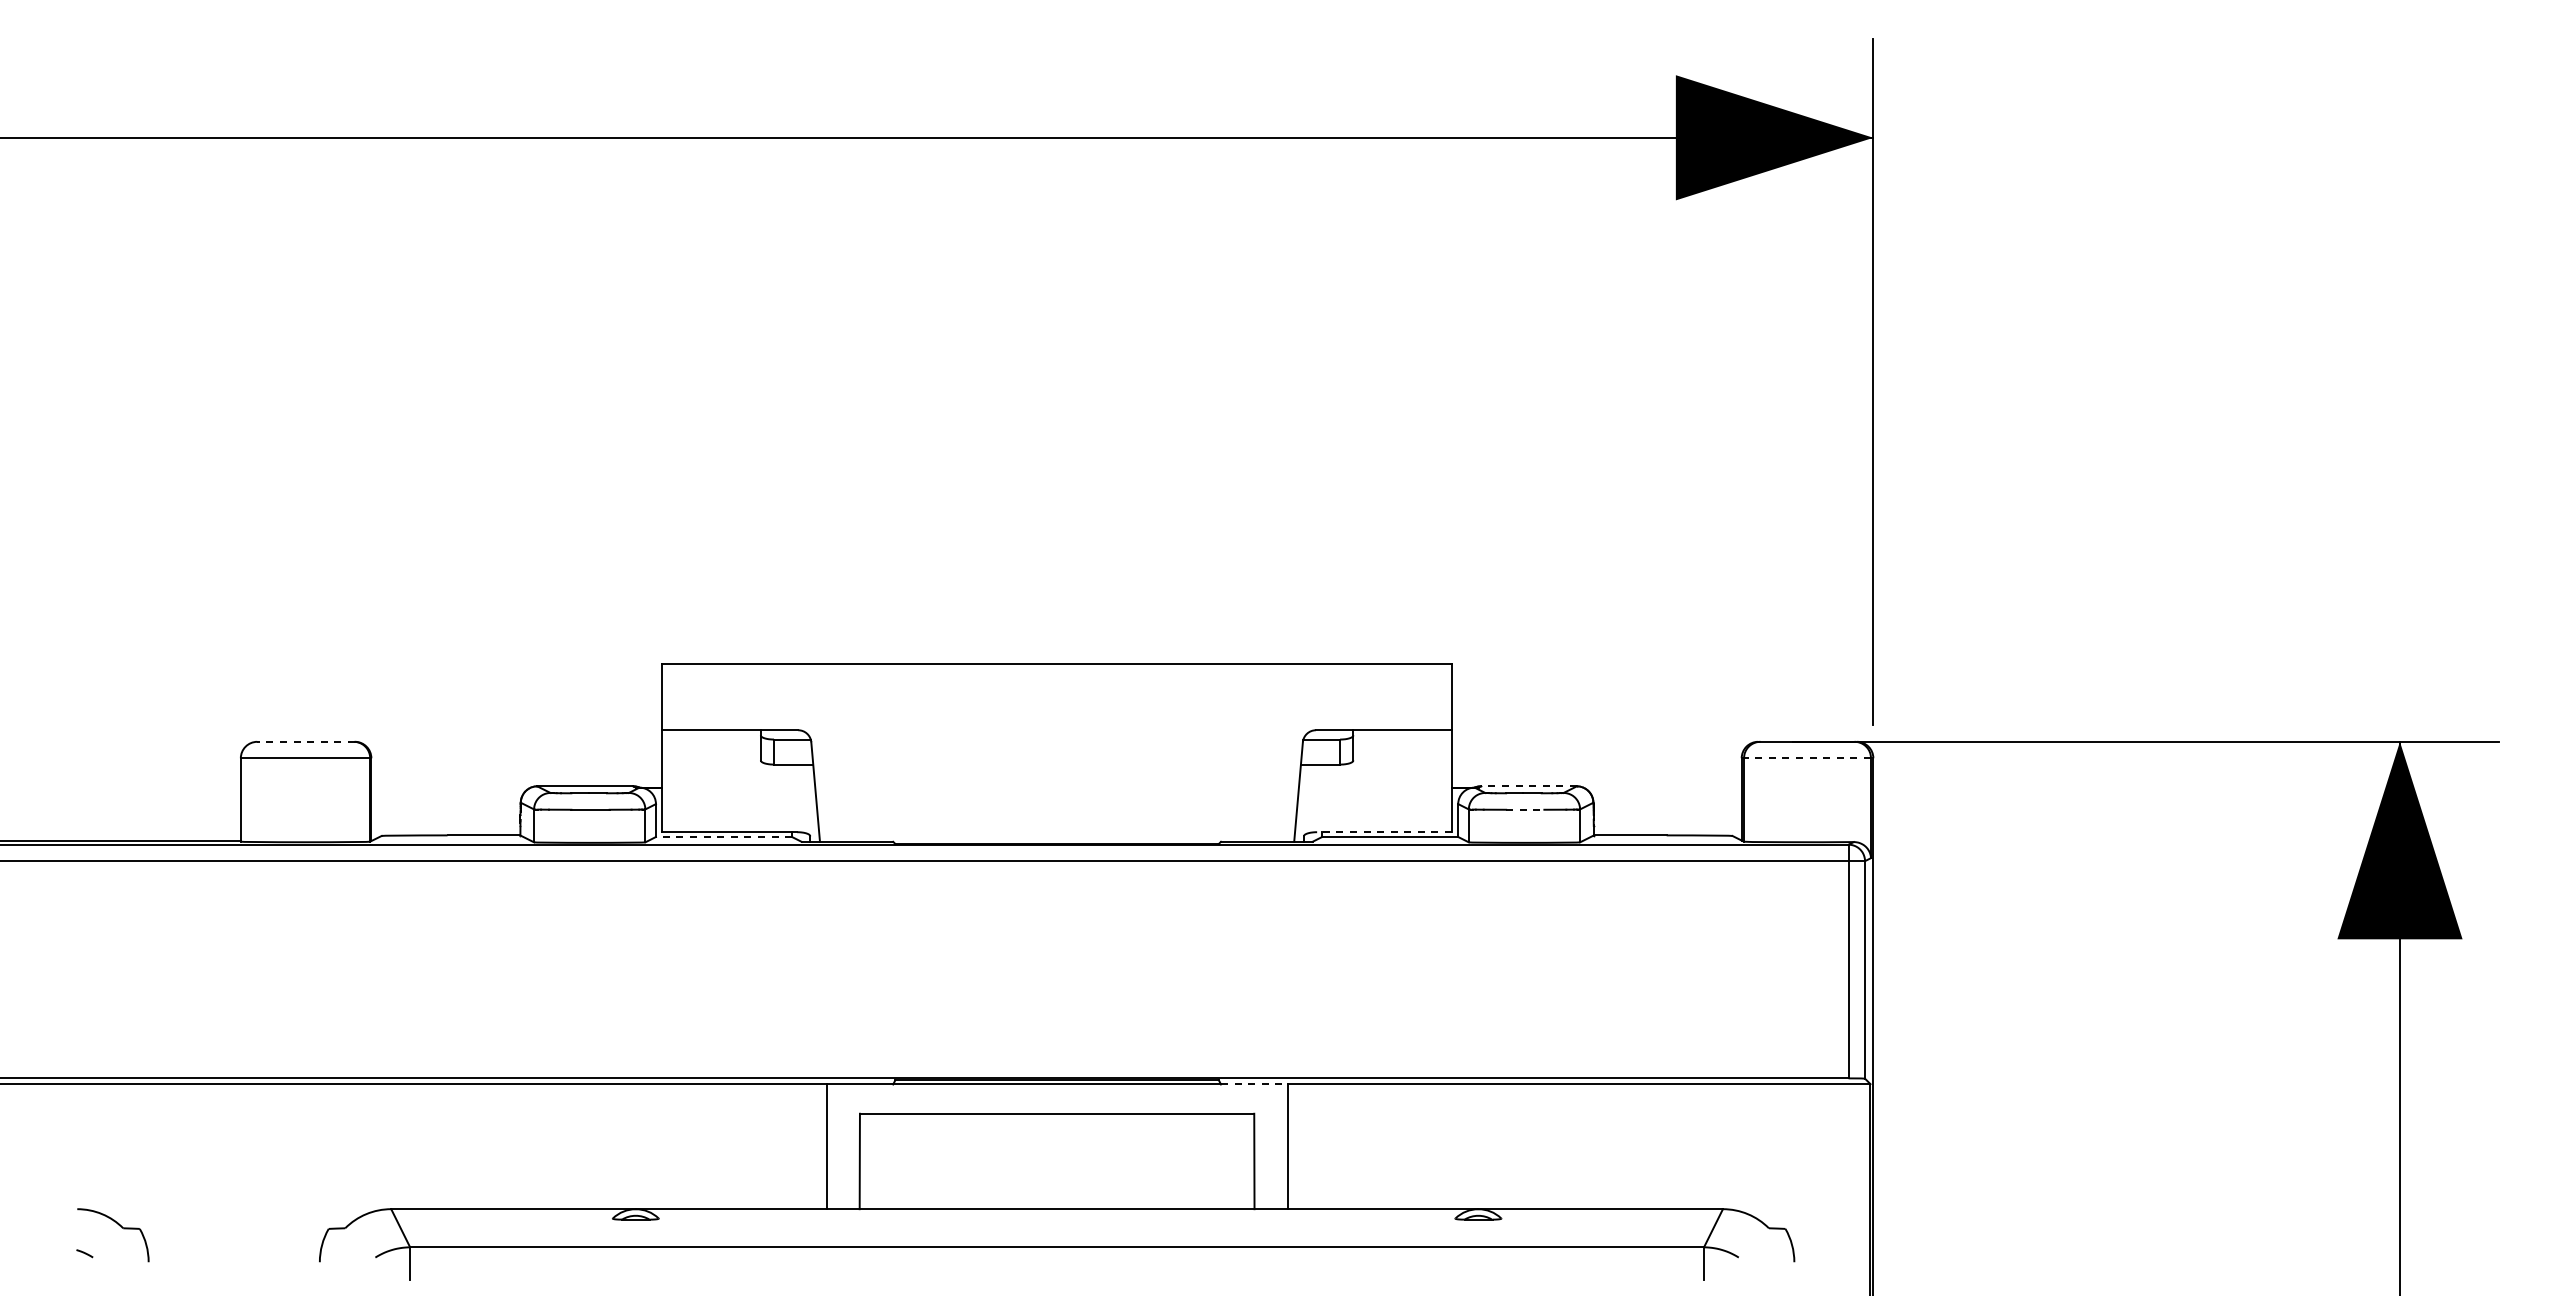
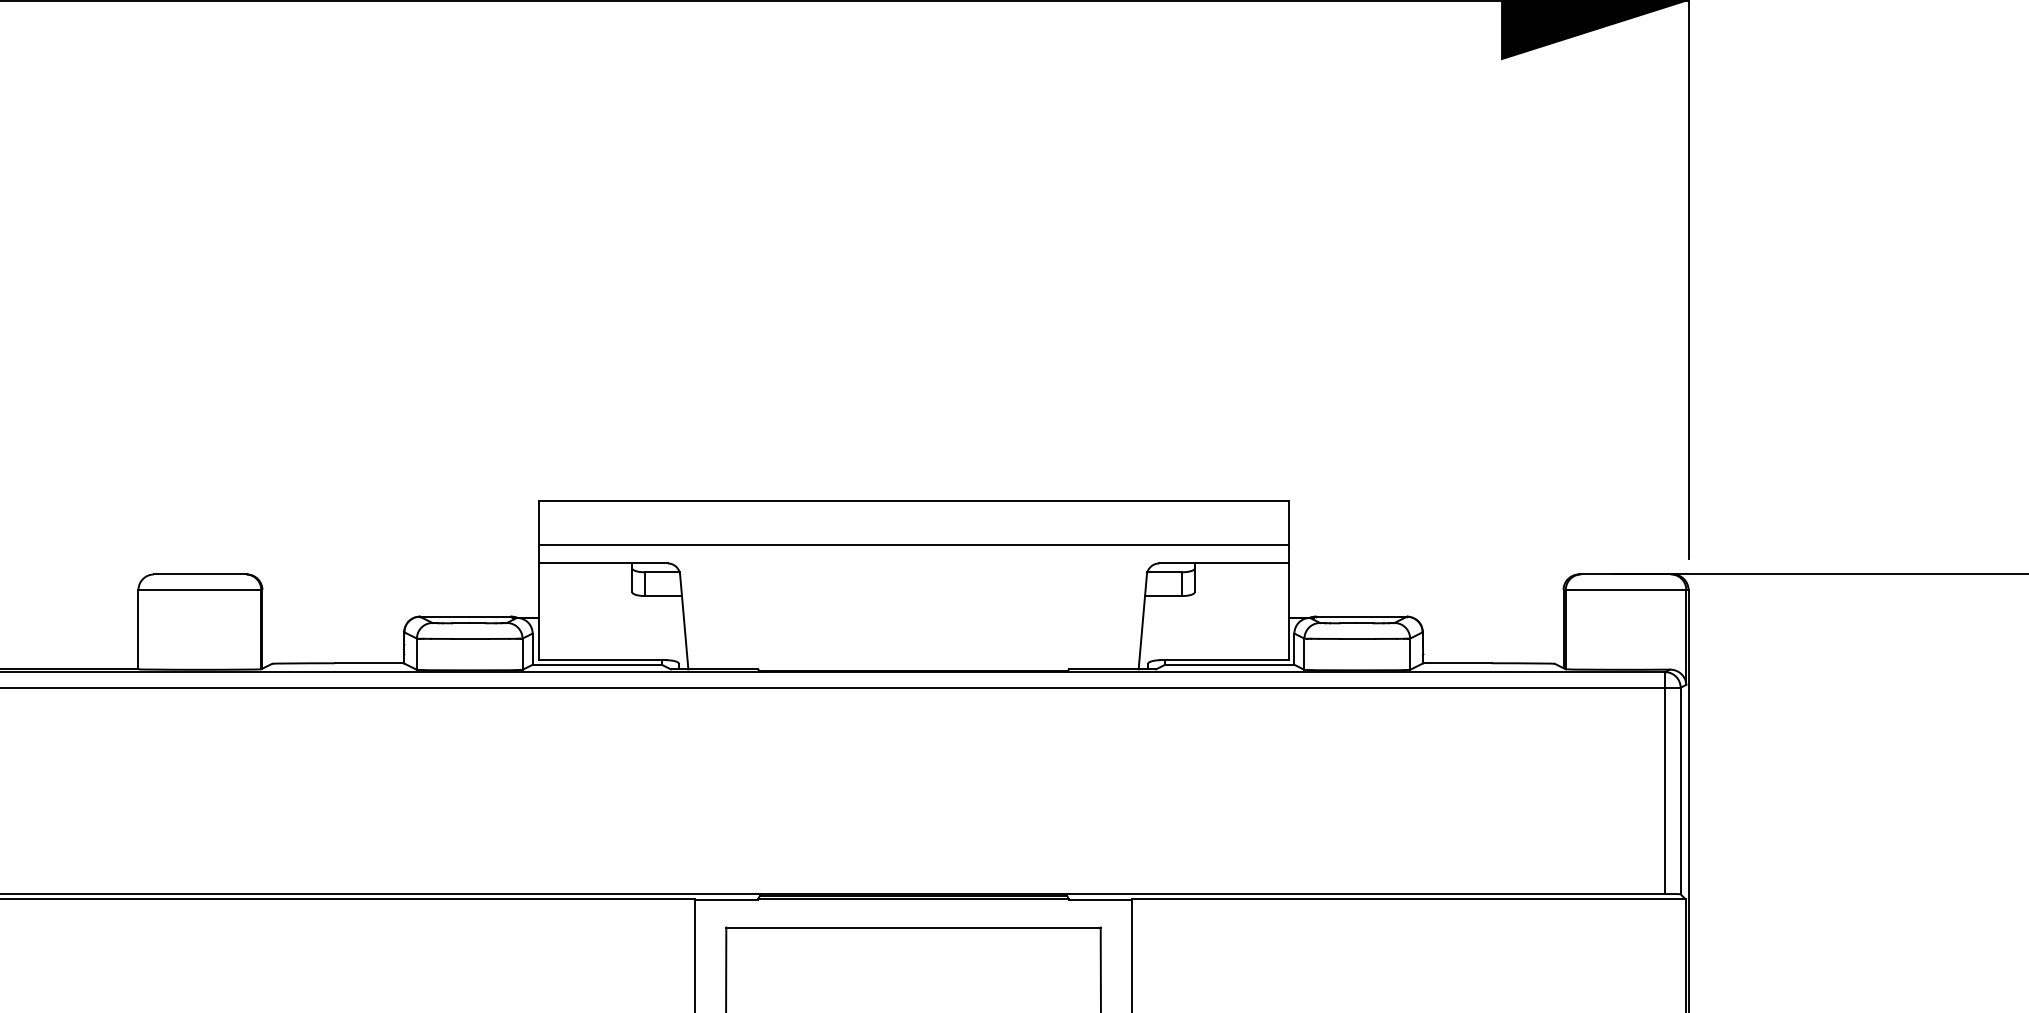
line: (1057, 710) -> (913, 544), added
line: (306, 741) -> (200, 574), dashed -> solid
line: (1807, 758) -> (1626, 590), dashed -> solid
line: (1528, 786) -> (1361, 616), dashed -> solid
line: (1525, 809) -> (1358, 638), dashed -> solid
line: (1384, 832) -> (1224, 660), dashed -> solid
line: (723, 837) -> (596, 665), dashed -> solid
line: (1254, 1084) -> (1100, 899), dashed -> solid

